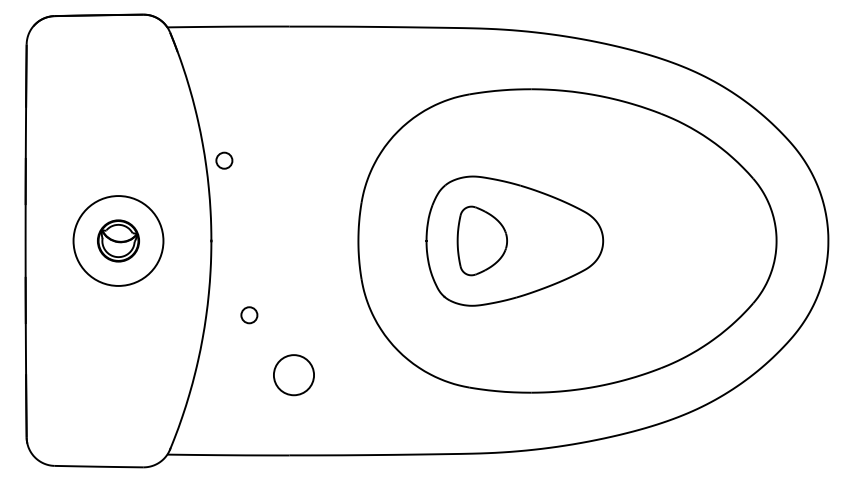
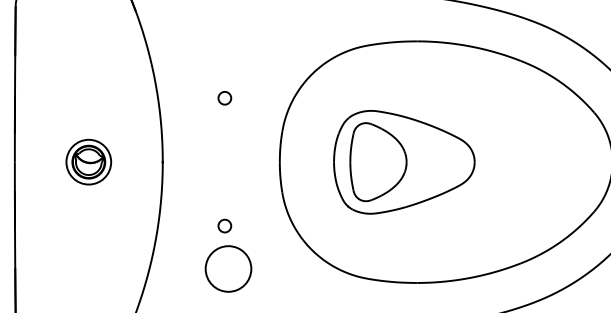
circle: (224, 160) -> (224, 98), moved
circle: (118, 240) -> (88, 161), size x0.62
part: (482, 240) -> (378, 161), size x1.43
circle: (249, 315) -> (224, 226), moved
circle: (293, 374) -> (228, 268), size x1.43

